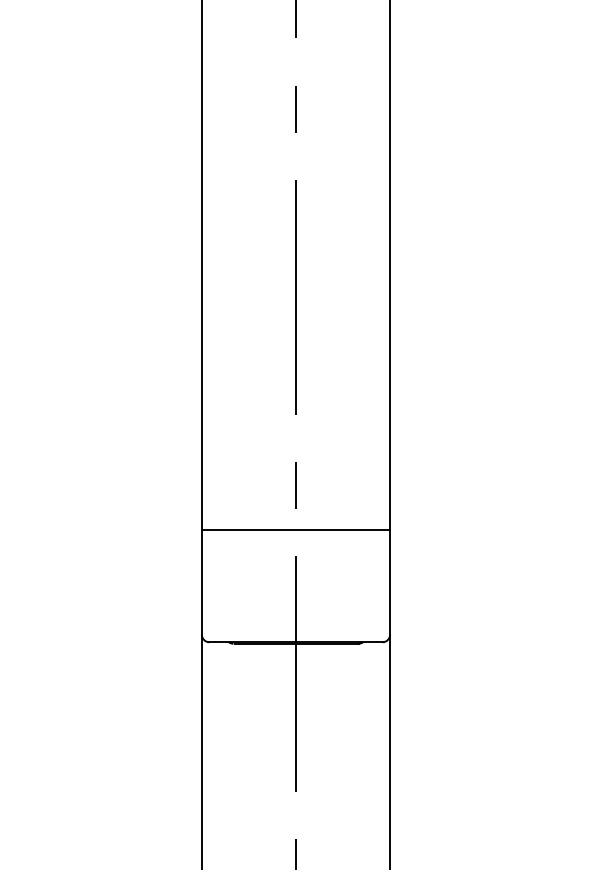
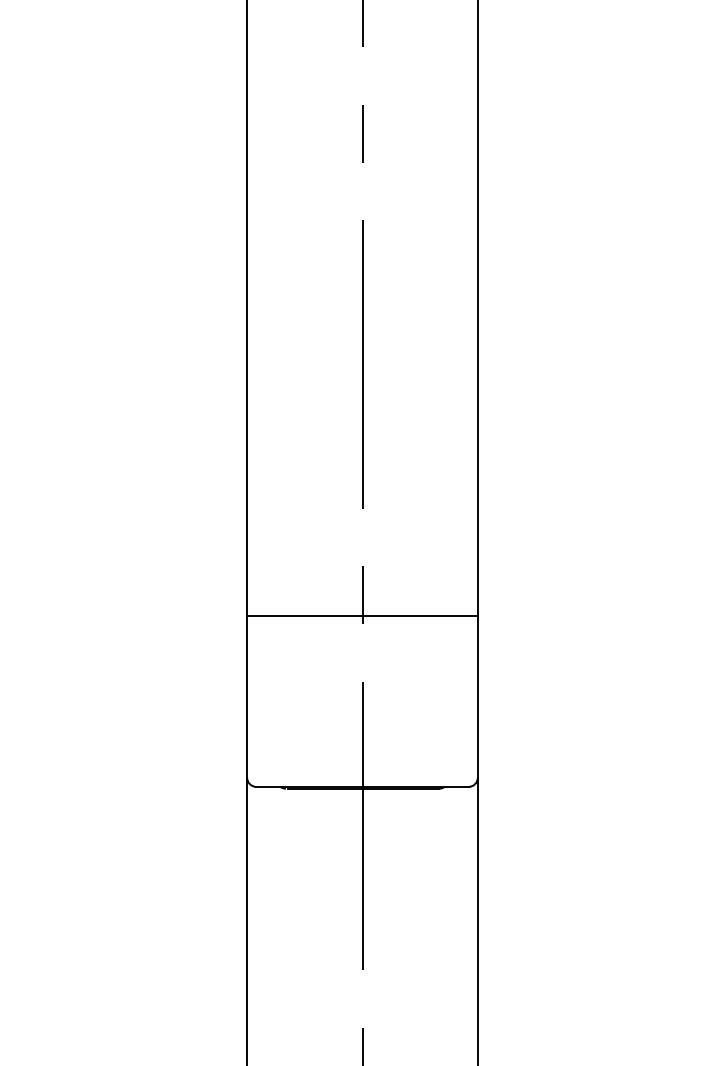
line: (296, 530) -> (362, 616), moved

